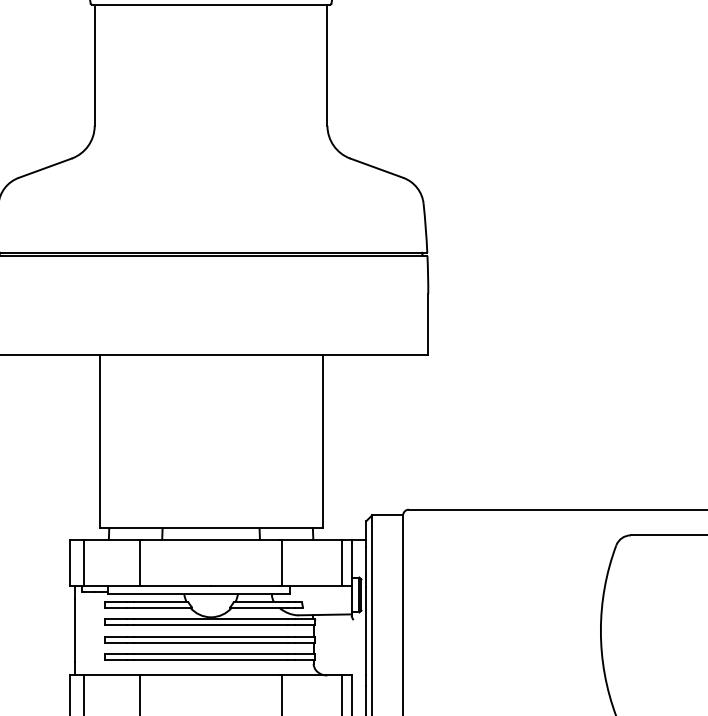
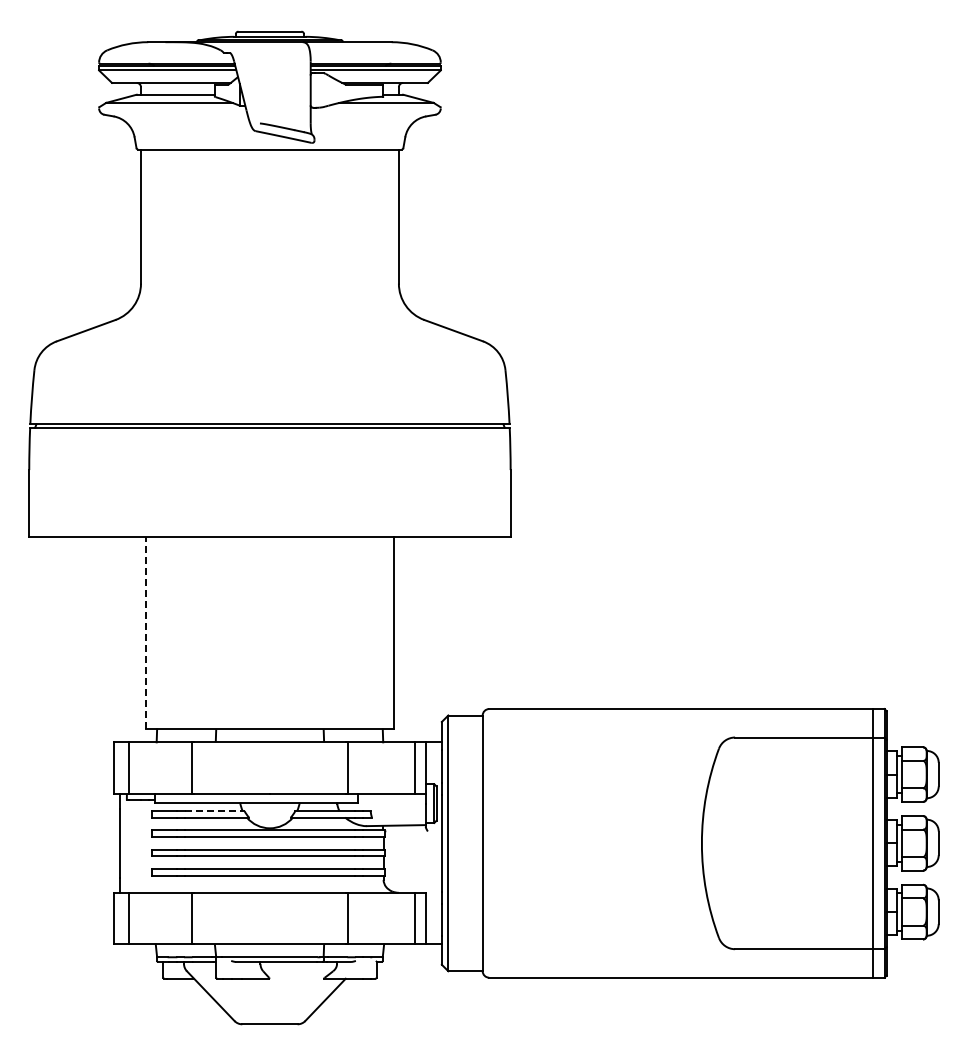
line: (99, 440) -> (146, 632), solid -> dashed
line: (161, 602) -> (214, 811), solid -> dashed

